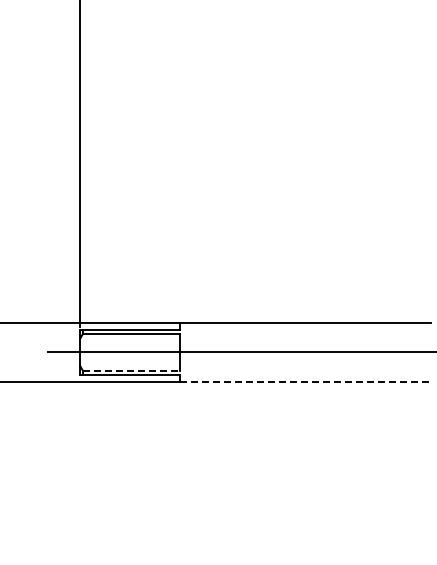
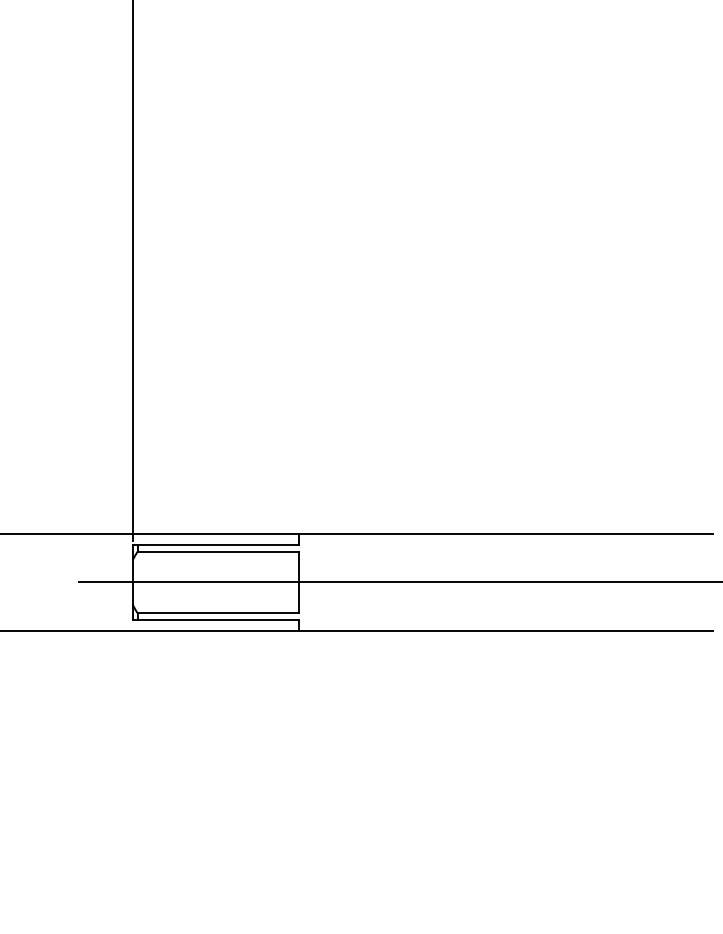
line: (131, 370) -> (217, 612), dashed -> solid
line: (306, 381) -> (506, 630), dashed -> solid

